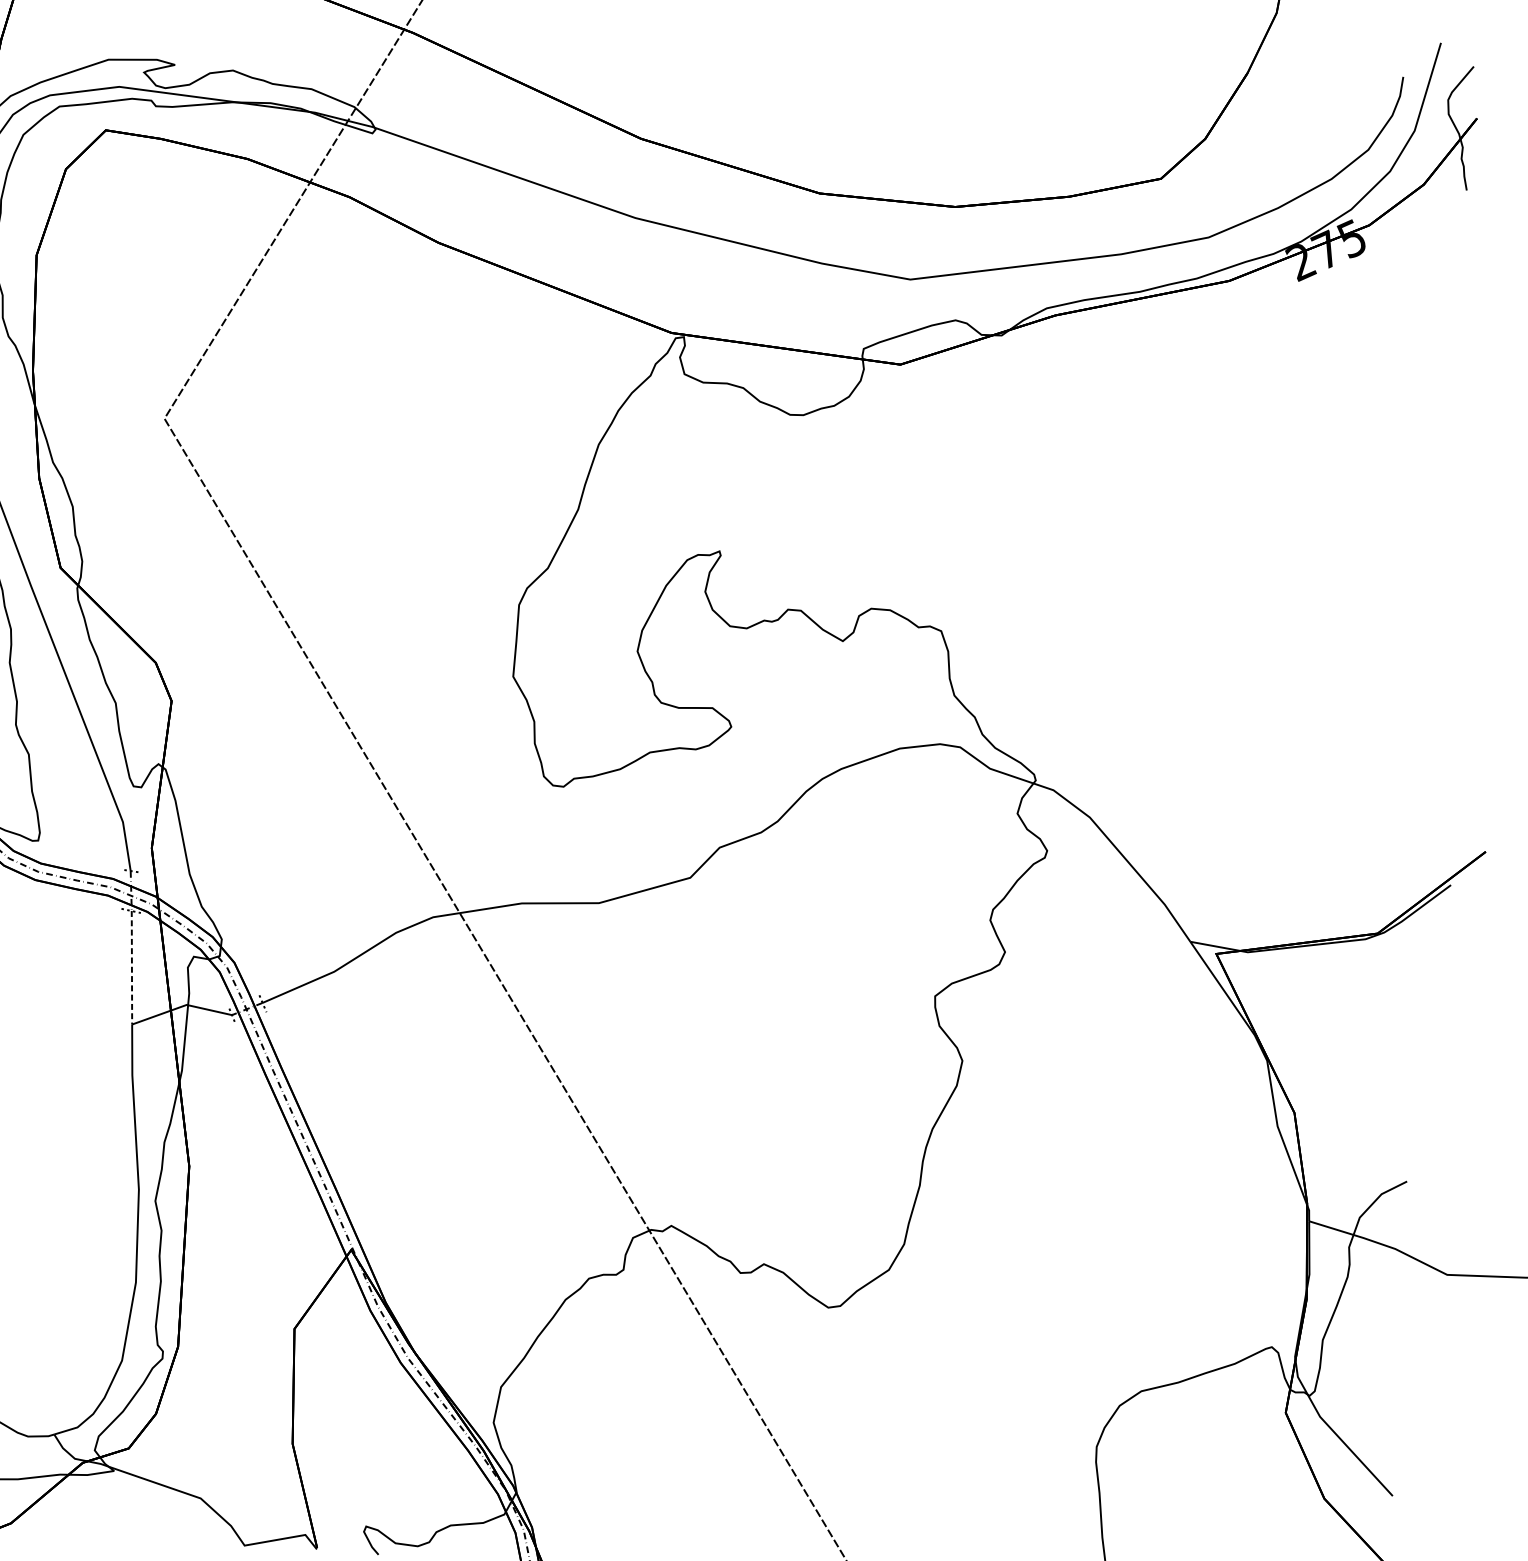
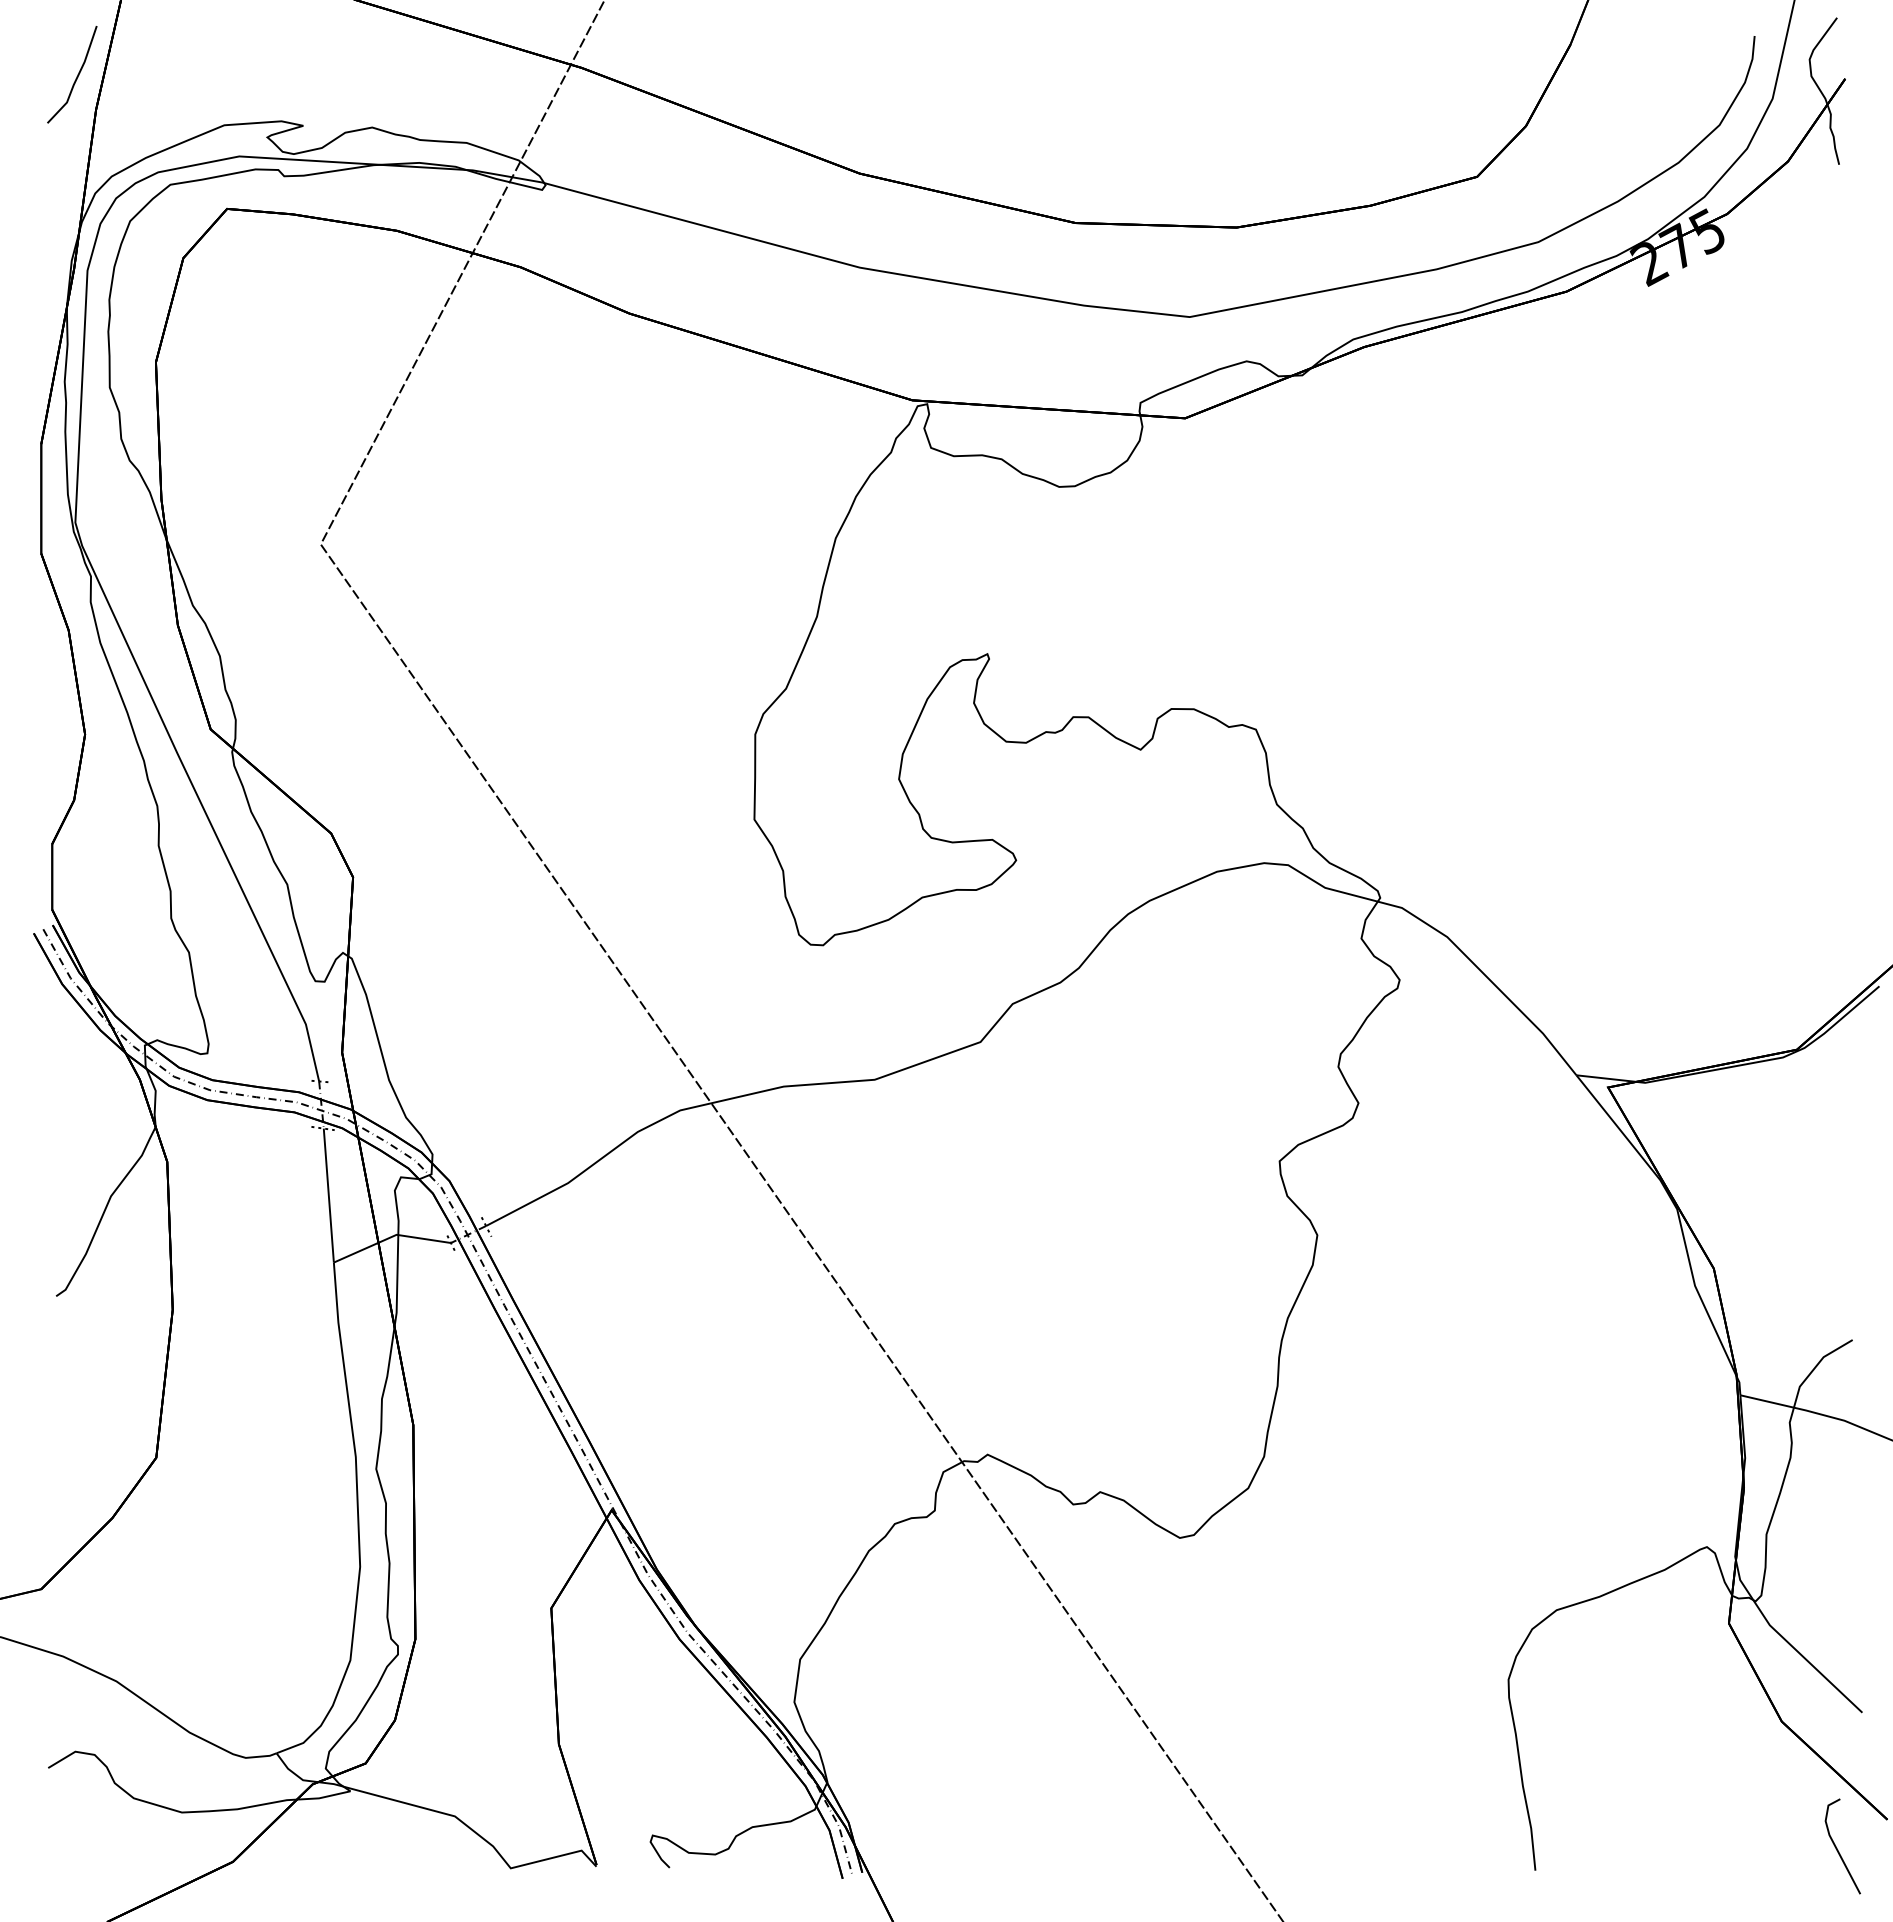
line: (131, 968) -> (328, 1196), dashed -> solid

